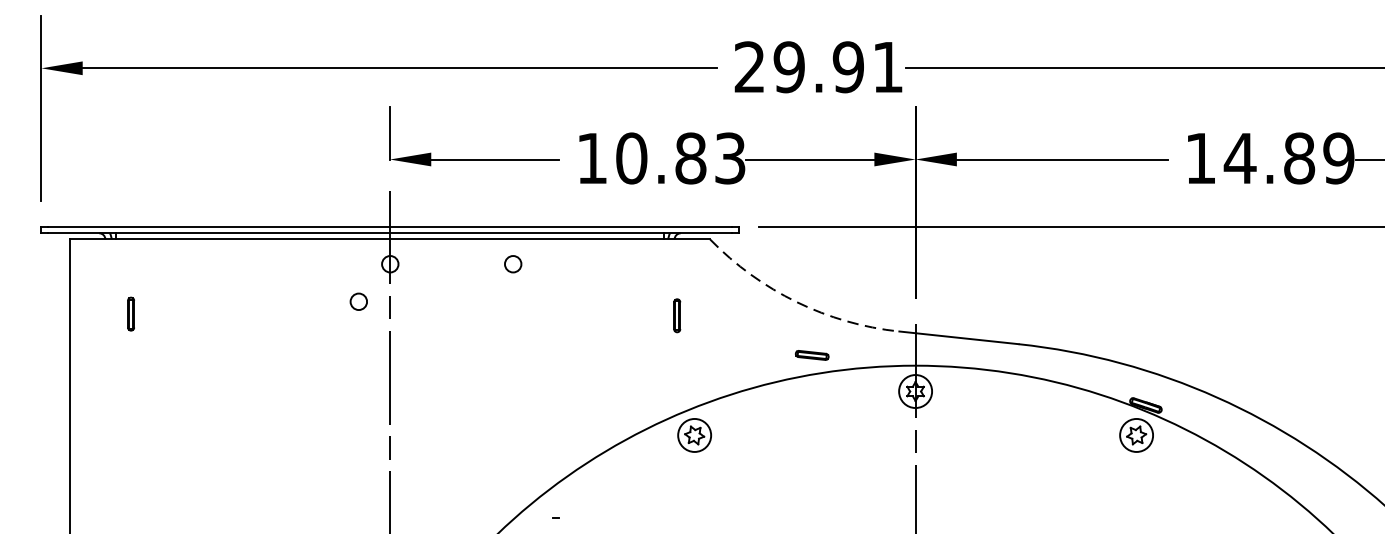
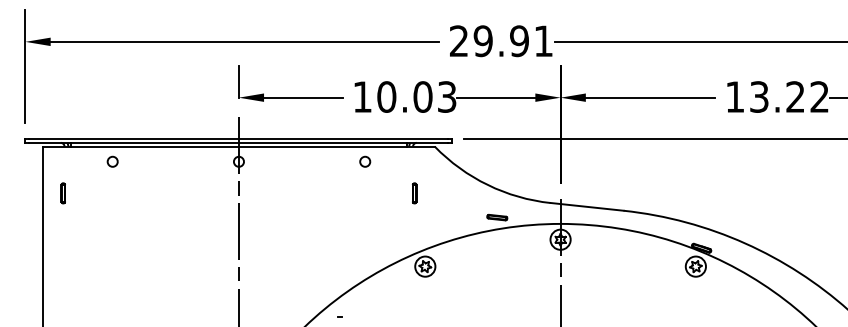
text: (690, 157) -> (422, 96), 10.83 -> 10.03
text: (1289, 157) -> (789, 96), 14.89 -> 13.22
circle: (513, 263) -> (365, 161), moved
circle: (358, 301) -> (112, 161), moved
arc: (796, 301) -> (487, 184), dashed -> solid
part: (129, 314) -> (62, 193), moved

